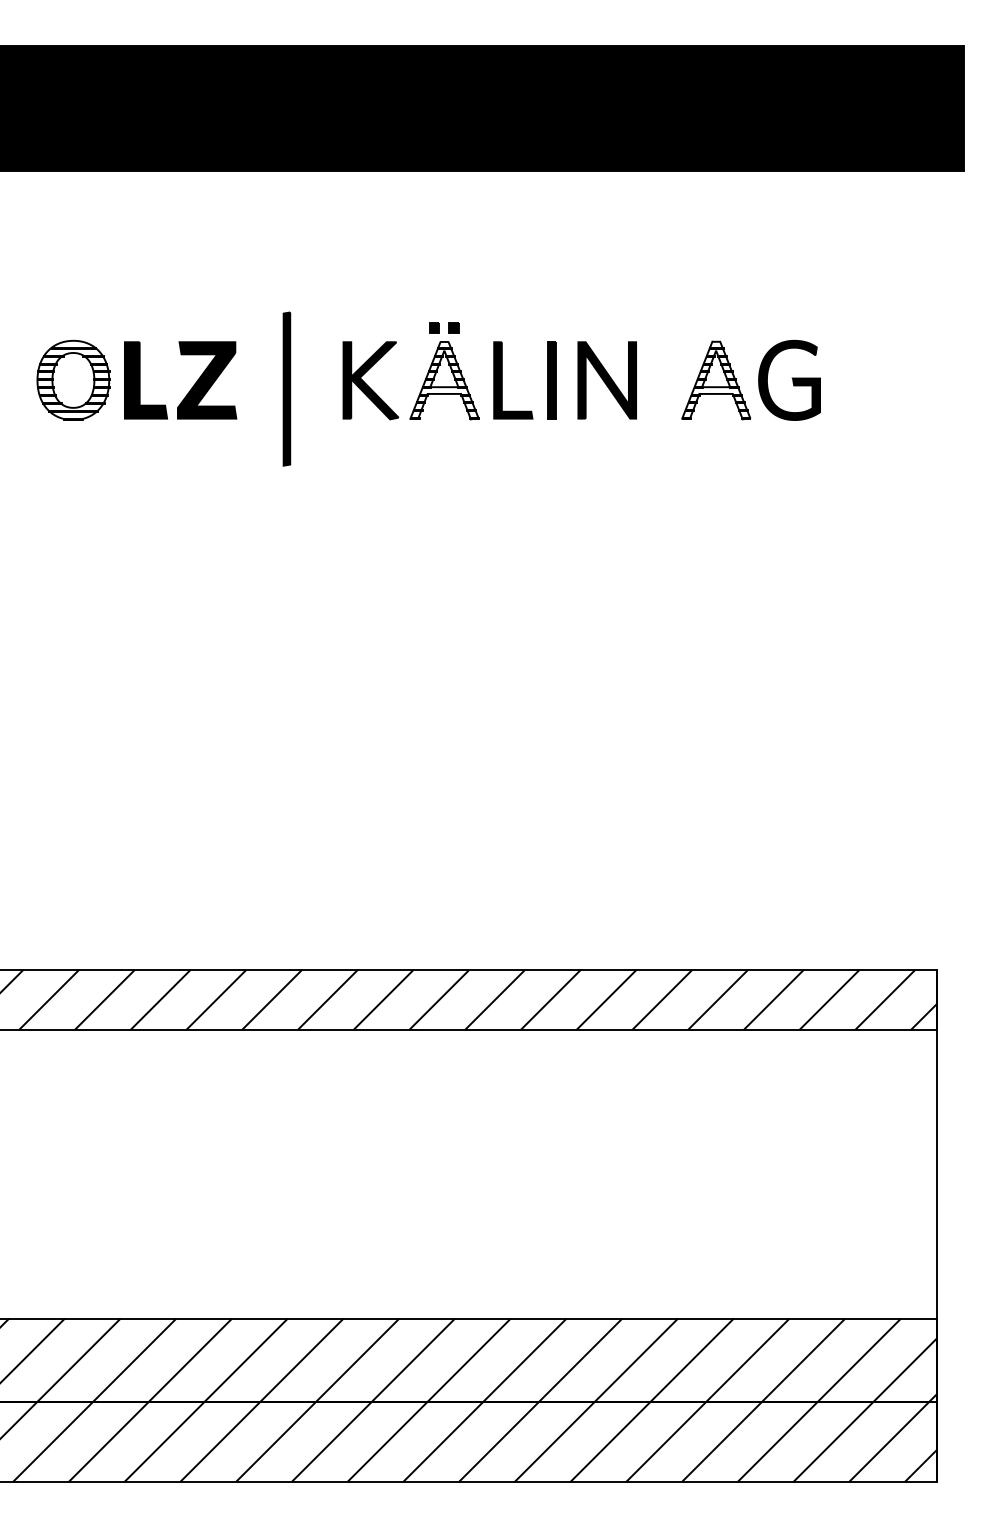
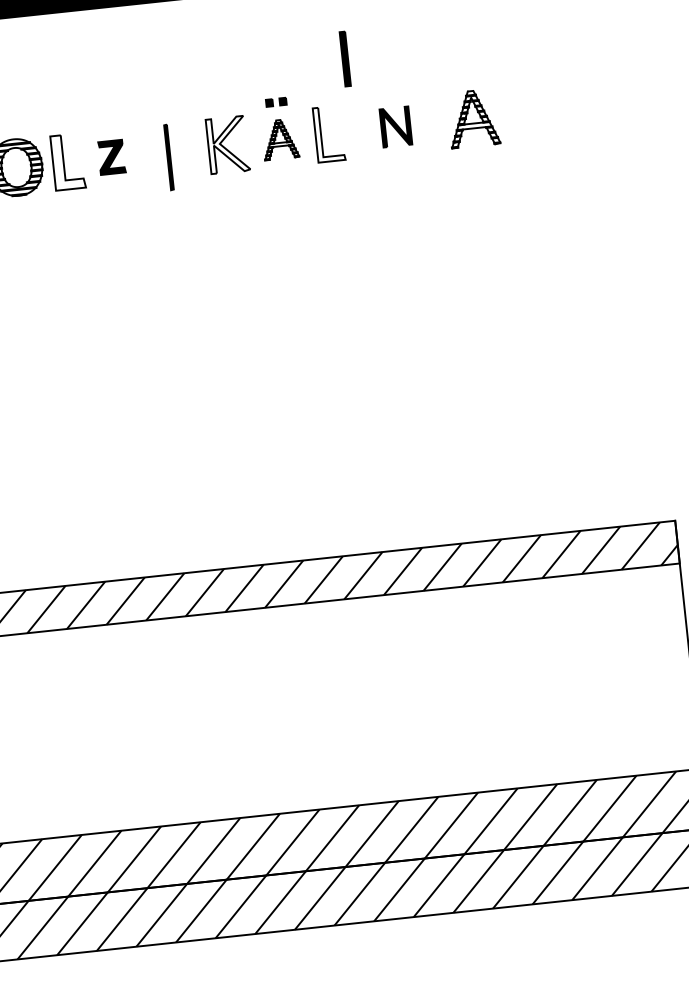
part: (789, 379) -> (525, 112), removed
fill: (145, 380) -> (67, 162), removed
part: (207, 380) -> (111, 157), size x0.6
fill: (370, 380) -> (227, 145), removed
part: (444, 380) -> (280, 139), size x0.7
fill: (513, 380) -> (329, 134), removed
part: (551, 380) -> (345, 59), moved
part: (606, 380) -> (395, 127), size x0.7
part: (286, 388) -> (168, 157), size x0.6

